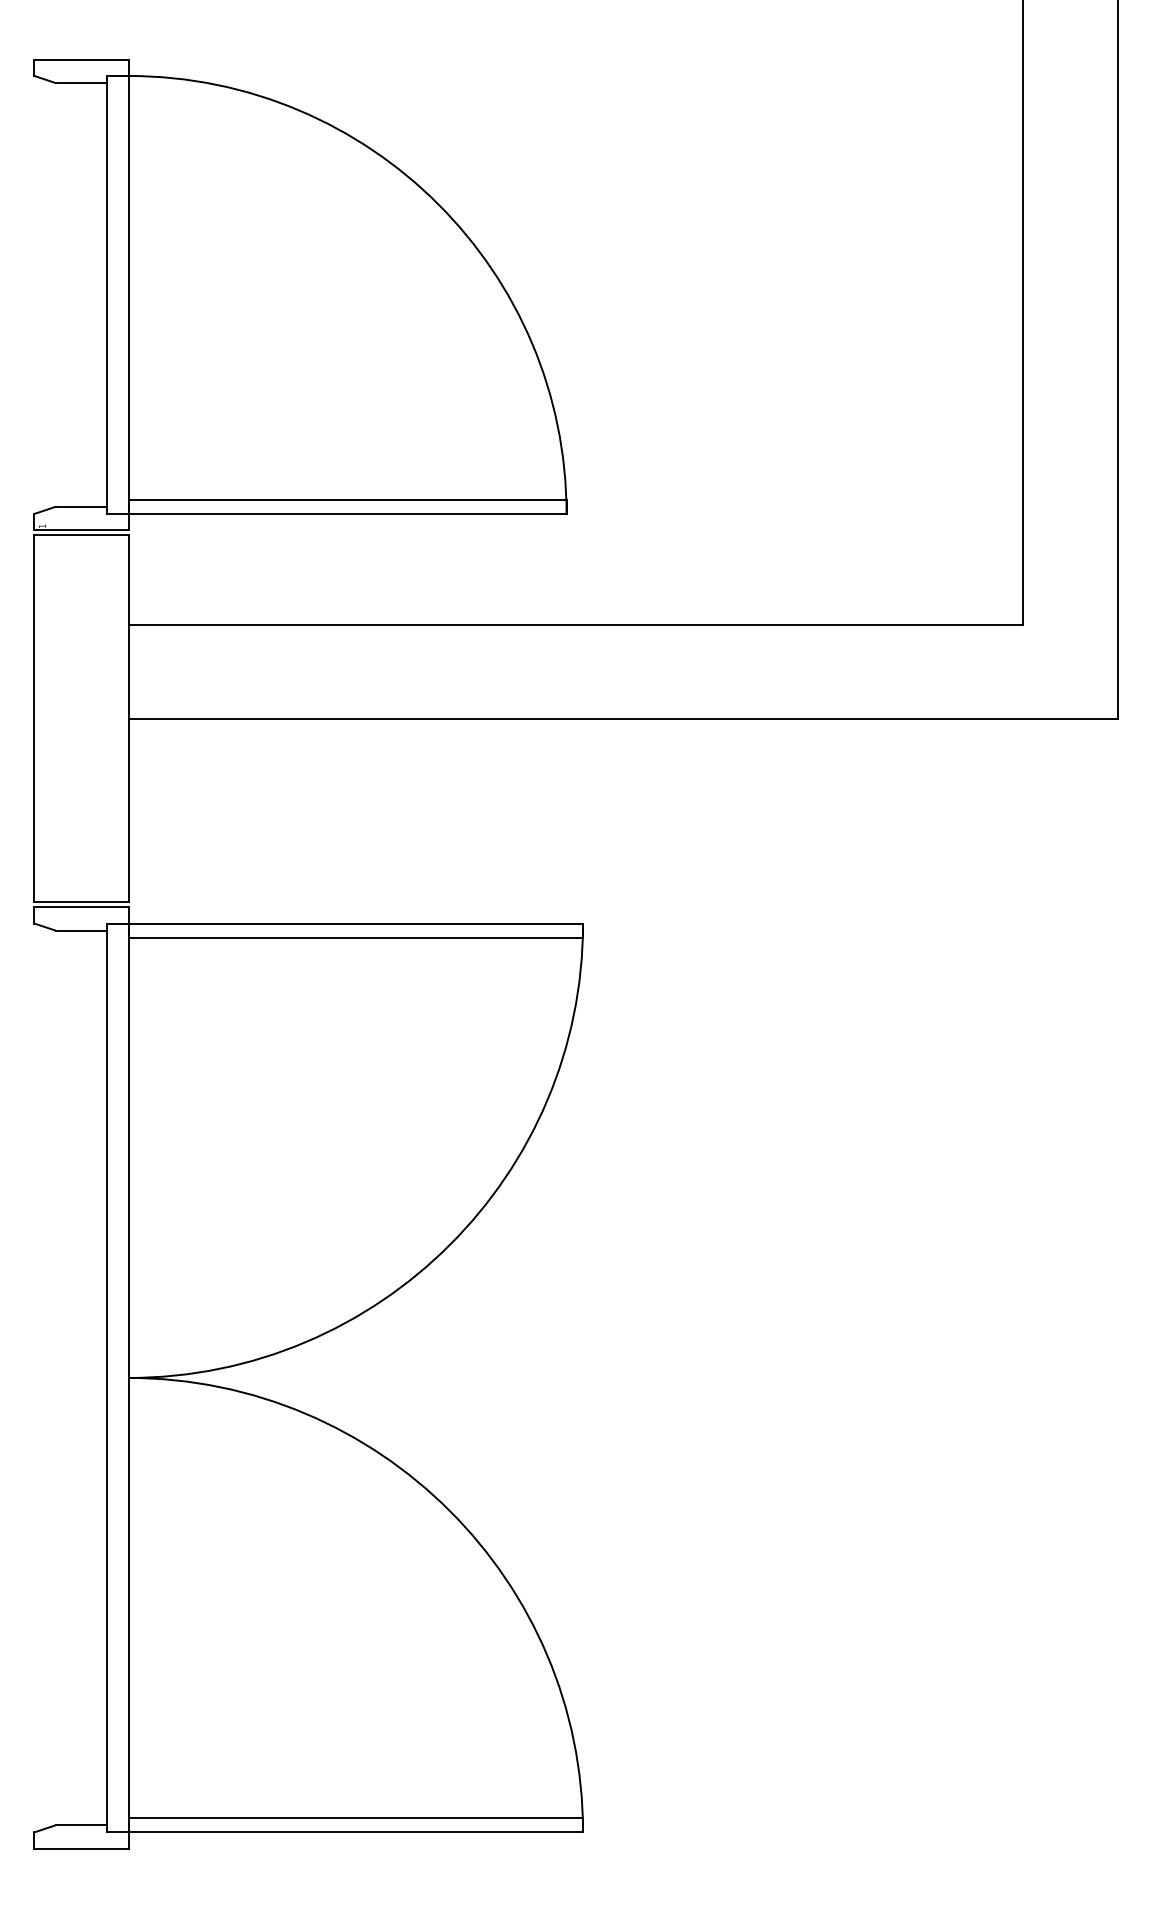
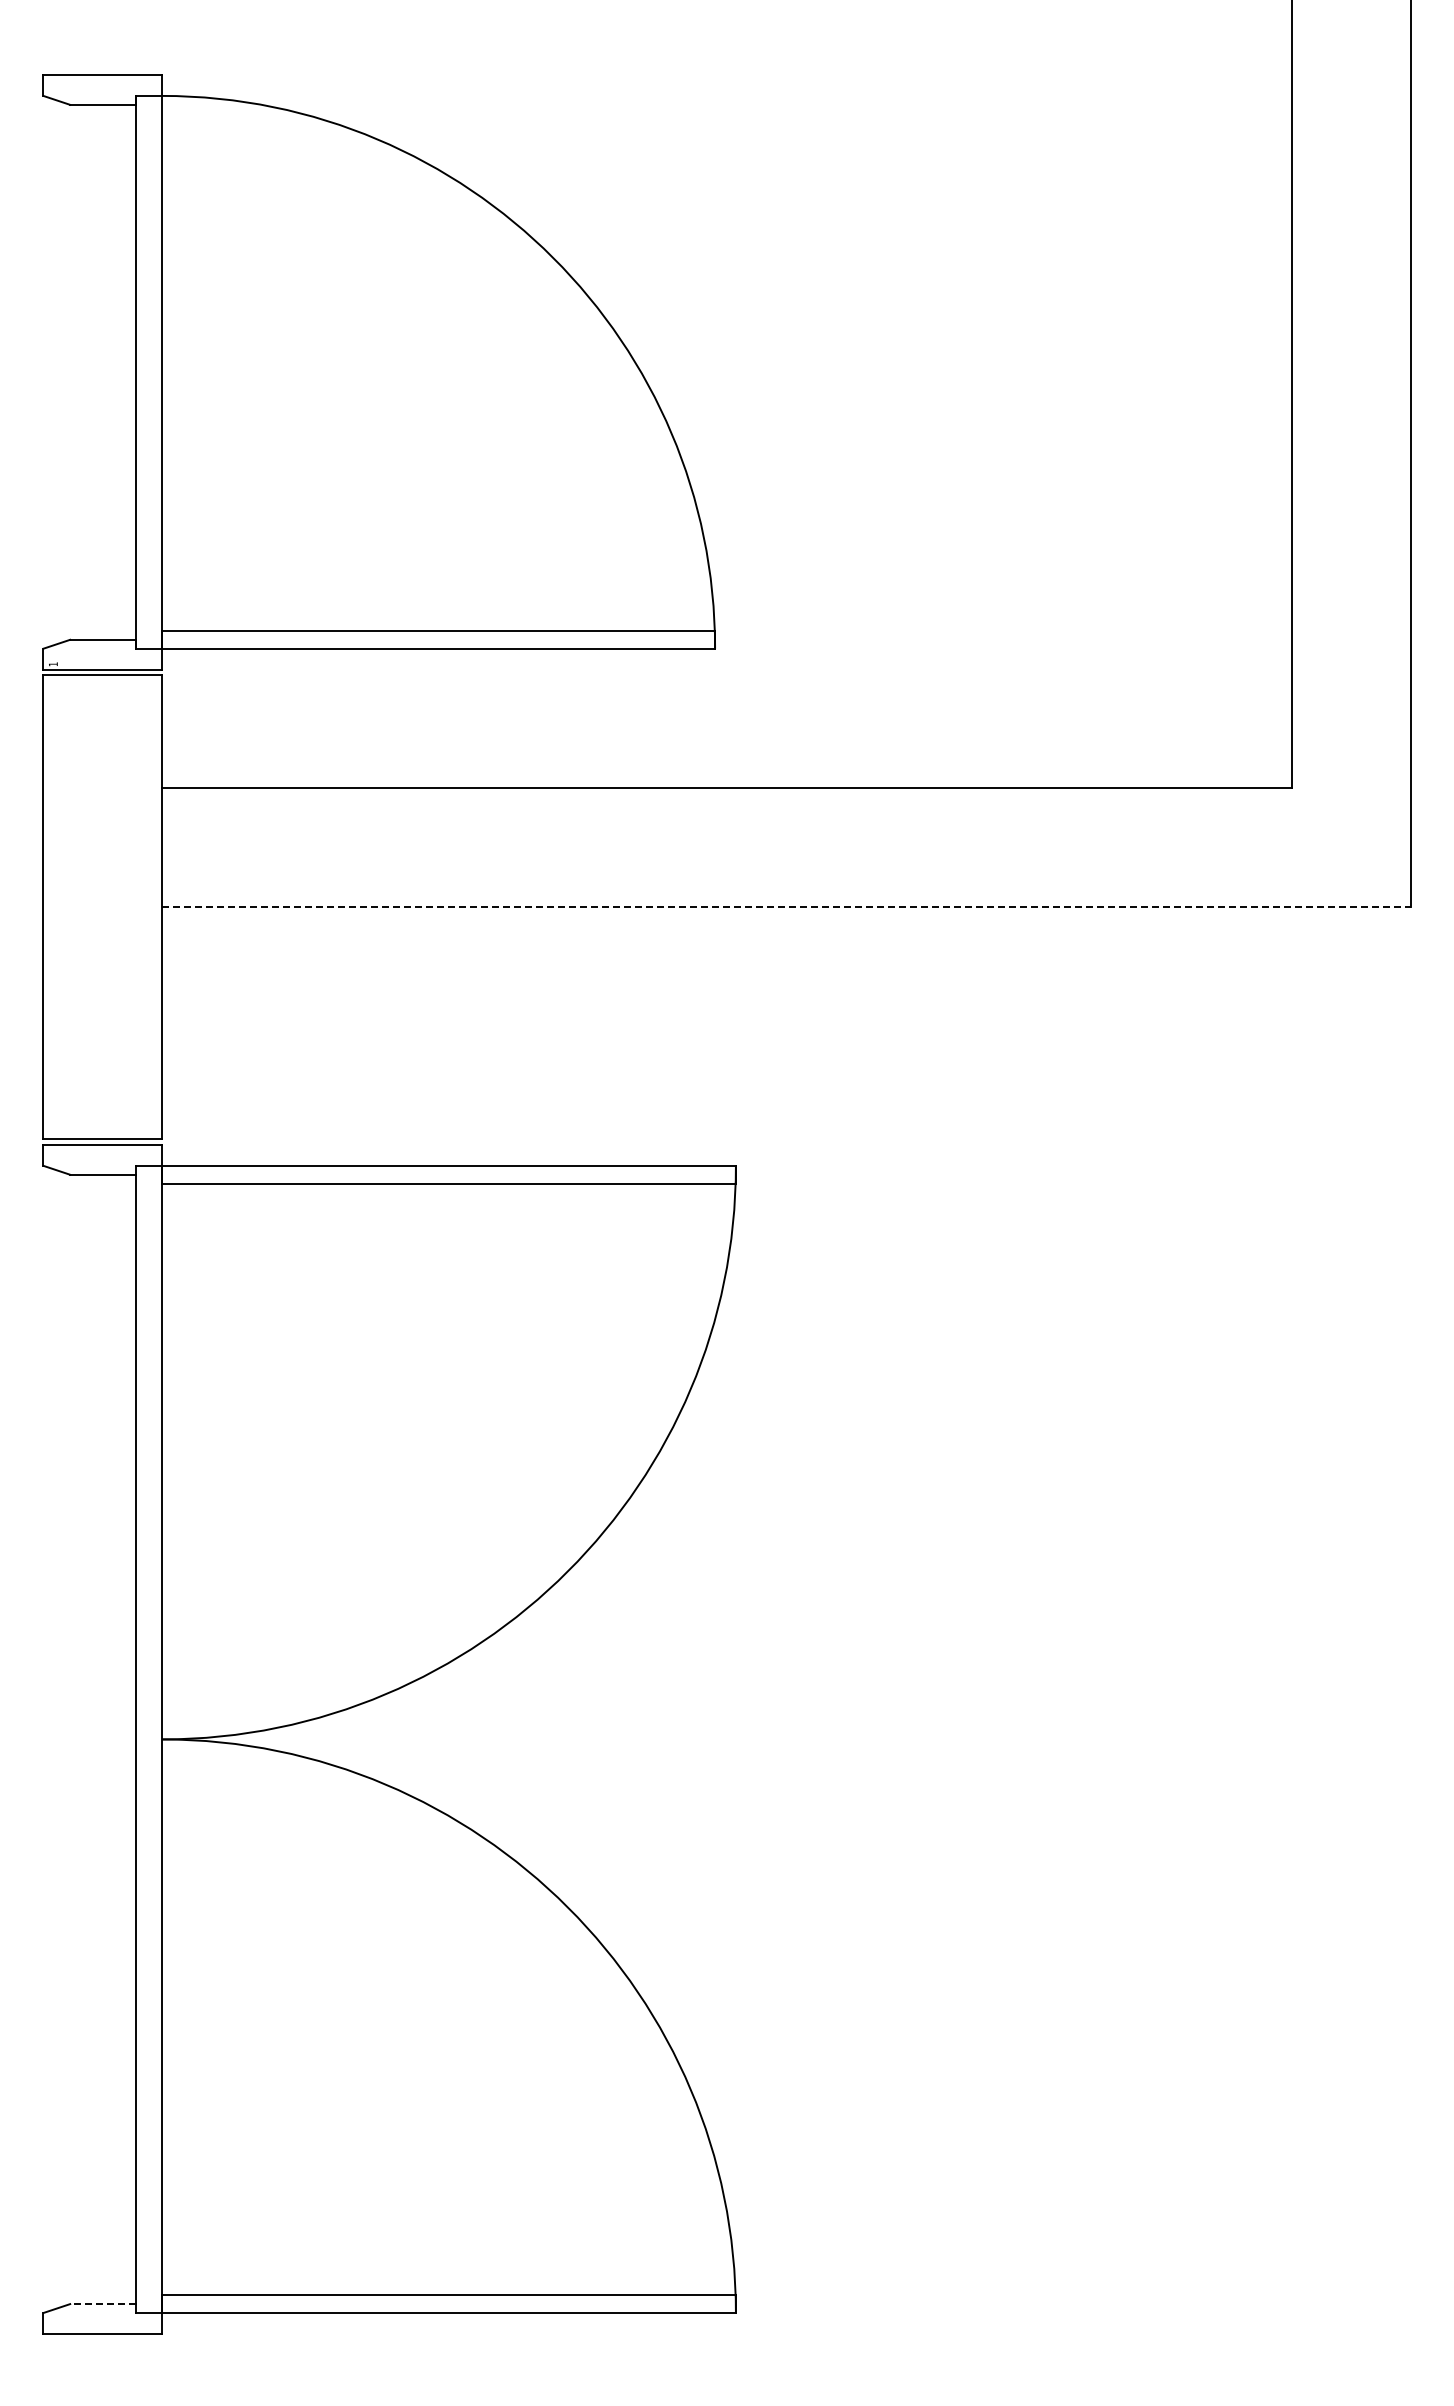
line: (623, 718) -> (786, 907), solid -> dashed
line: (81, 1825) -> (102, 2304), solid -> dashed

